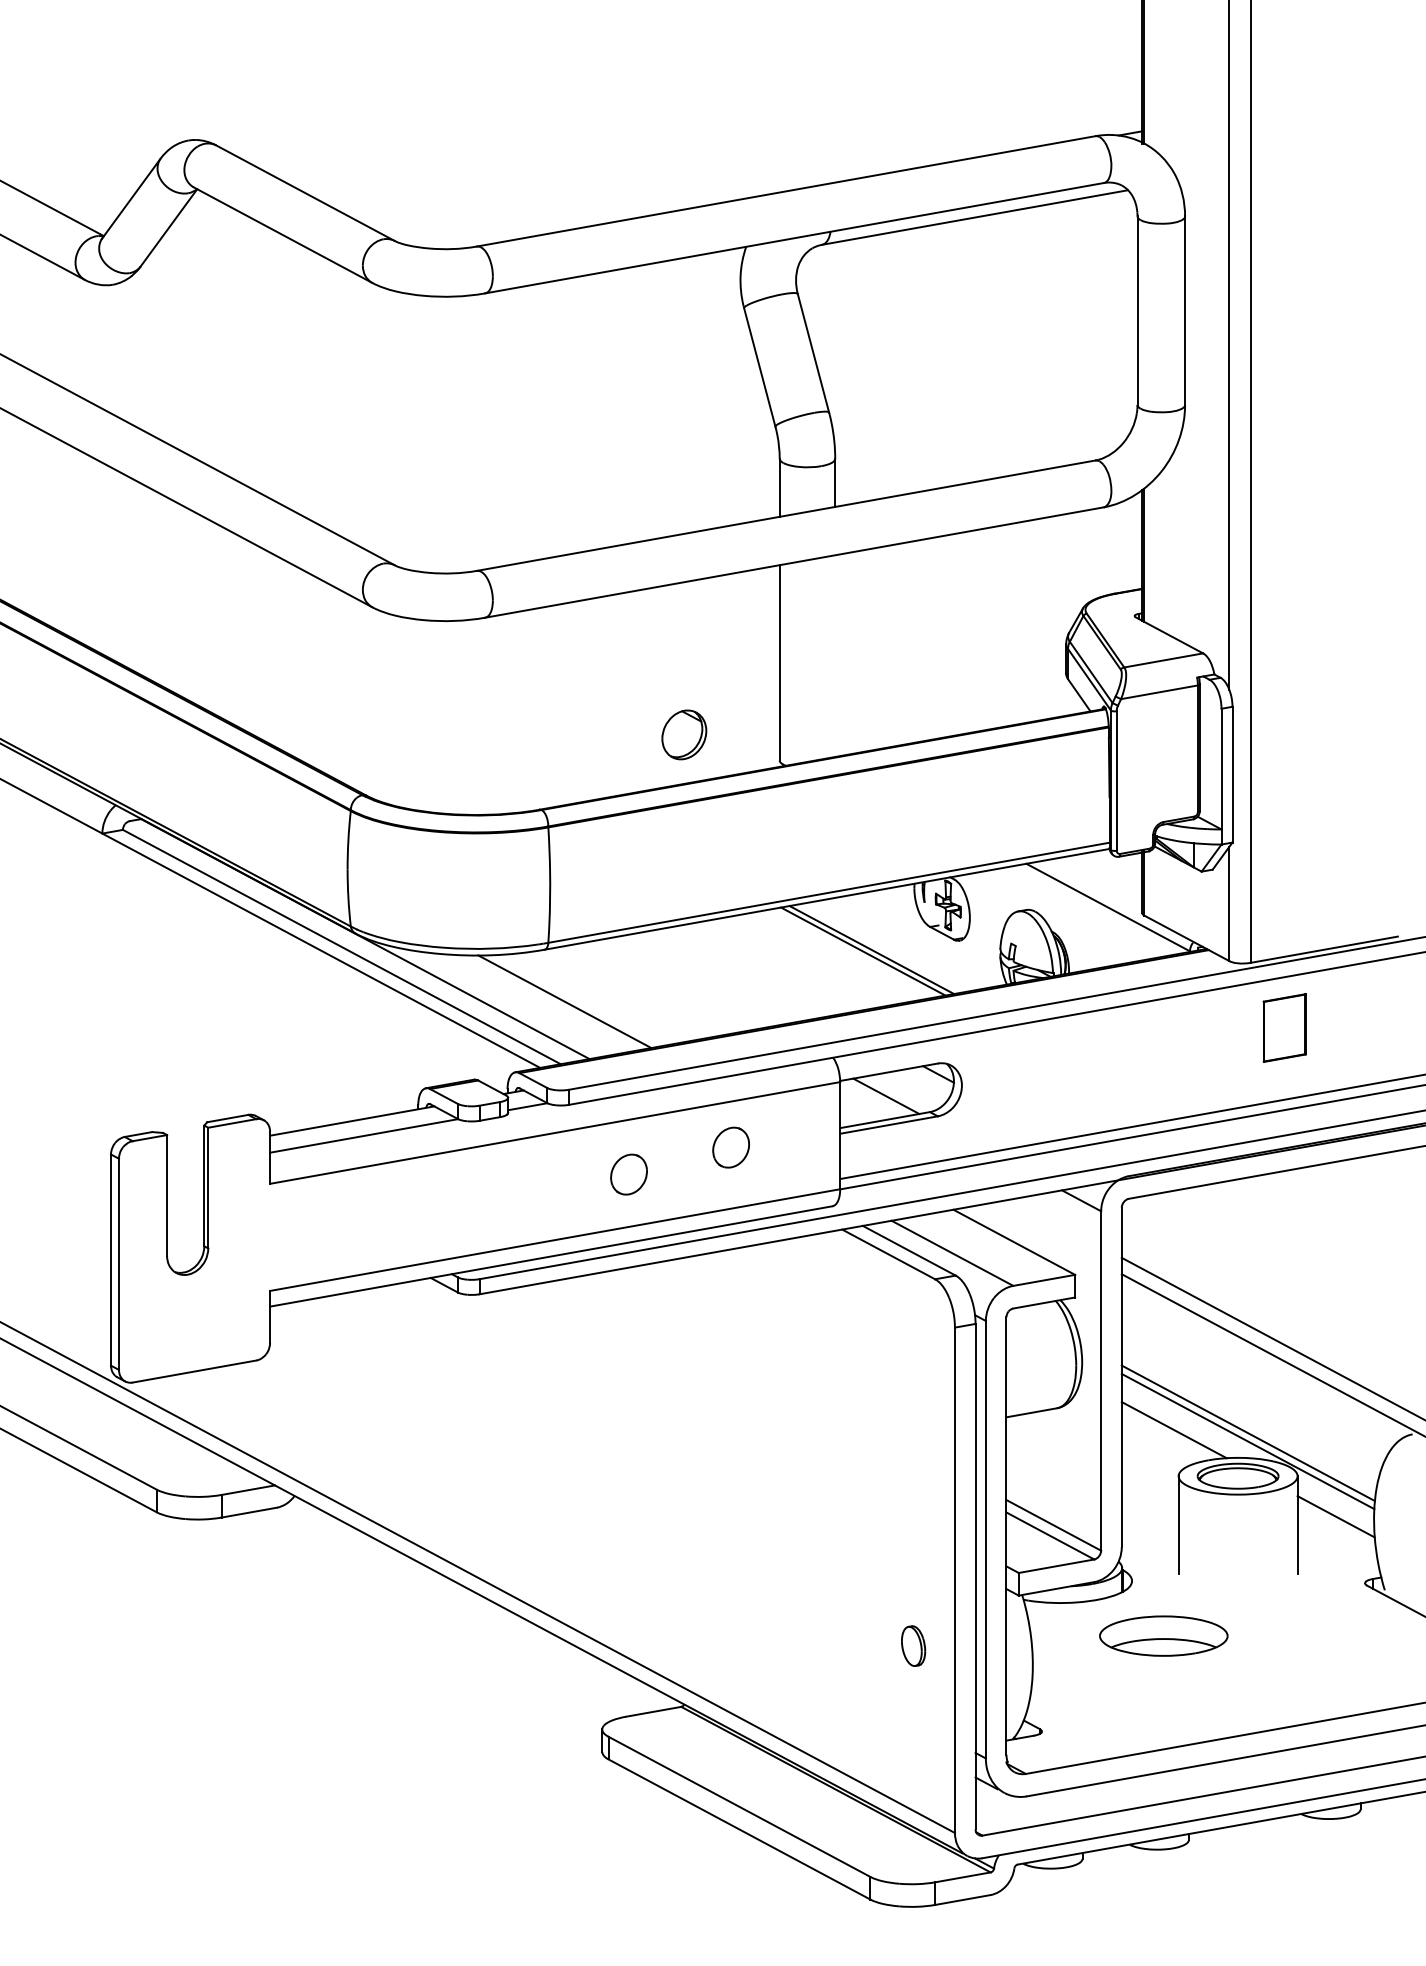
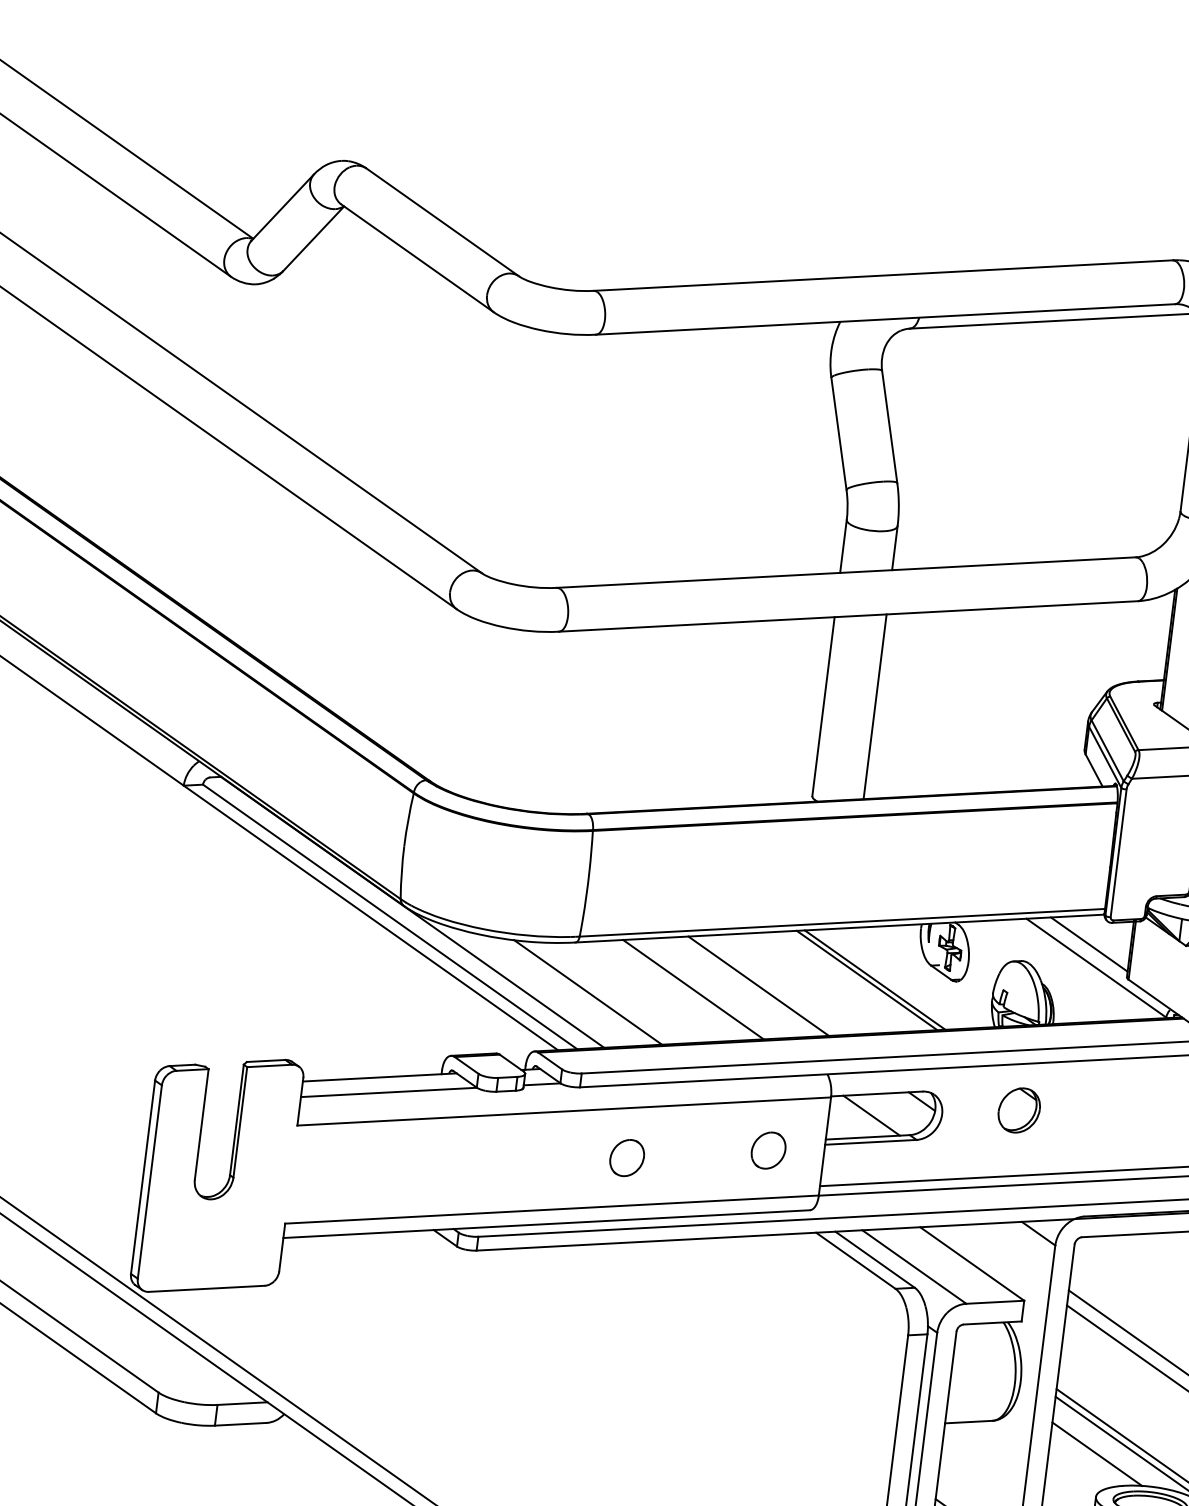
line: (835, 656) -> (875, 707), added
part: (684, 734) -> (1019, 1110), moved
line: (1097, 883) -> (1089, 944), added
line: (747, 972) -> (758, 986), added
line: (677, 984) -> (693, 989), added
part: (730, 1147) -> (768, 1150), moved

